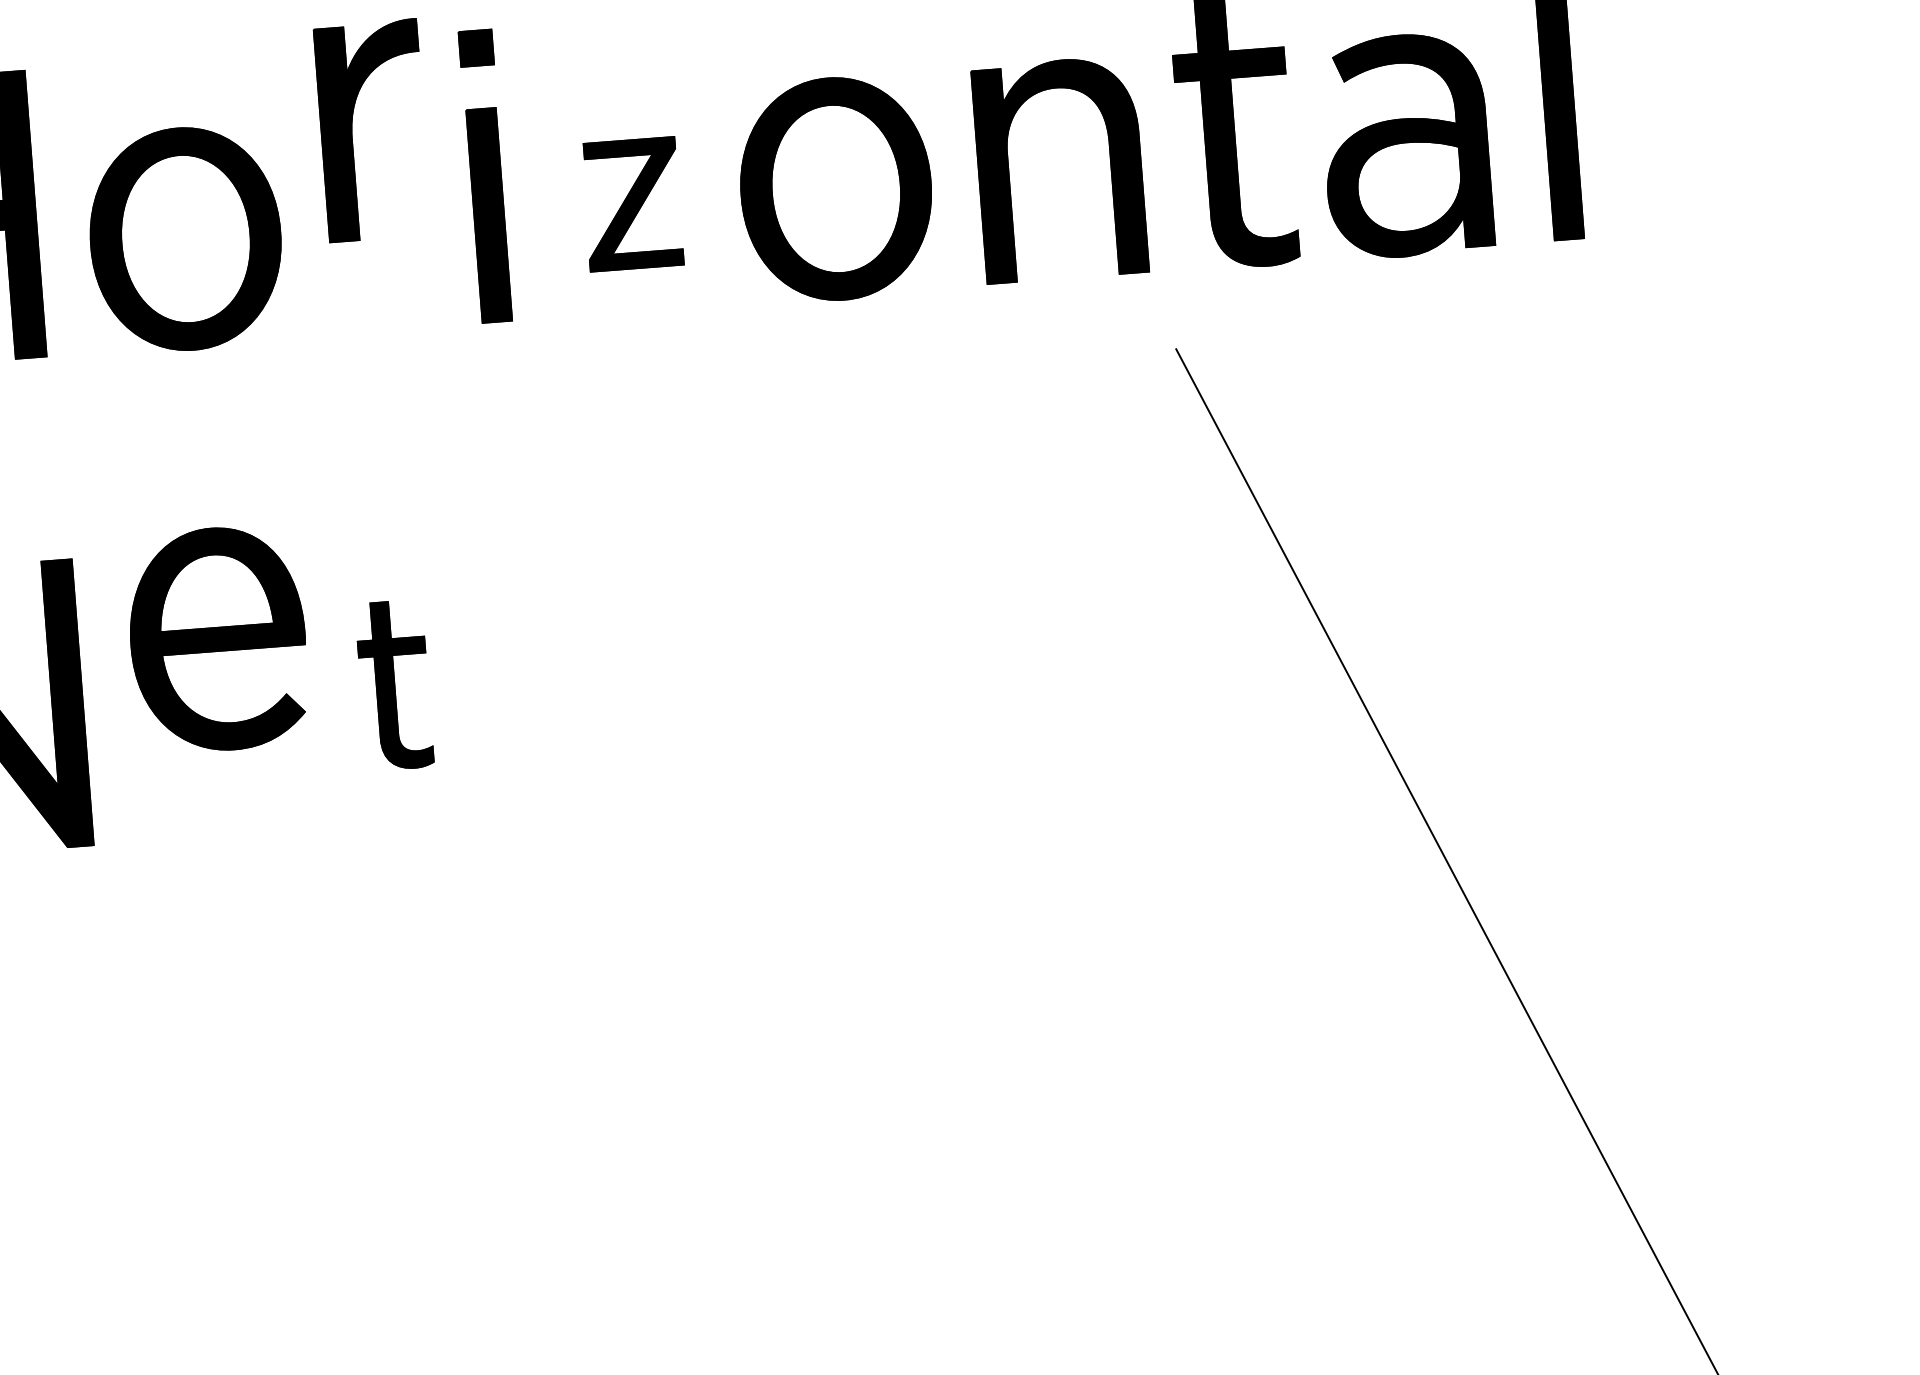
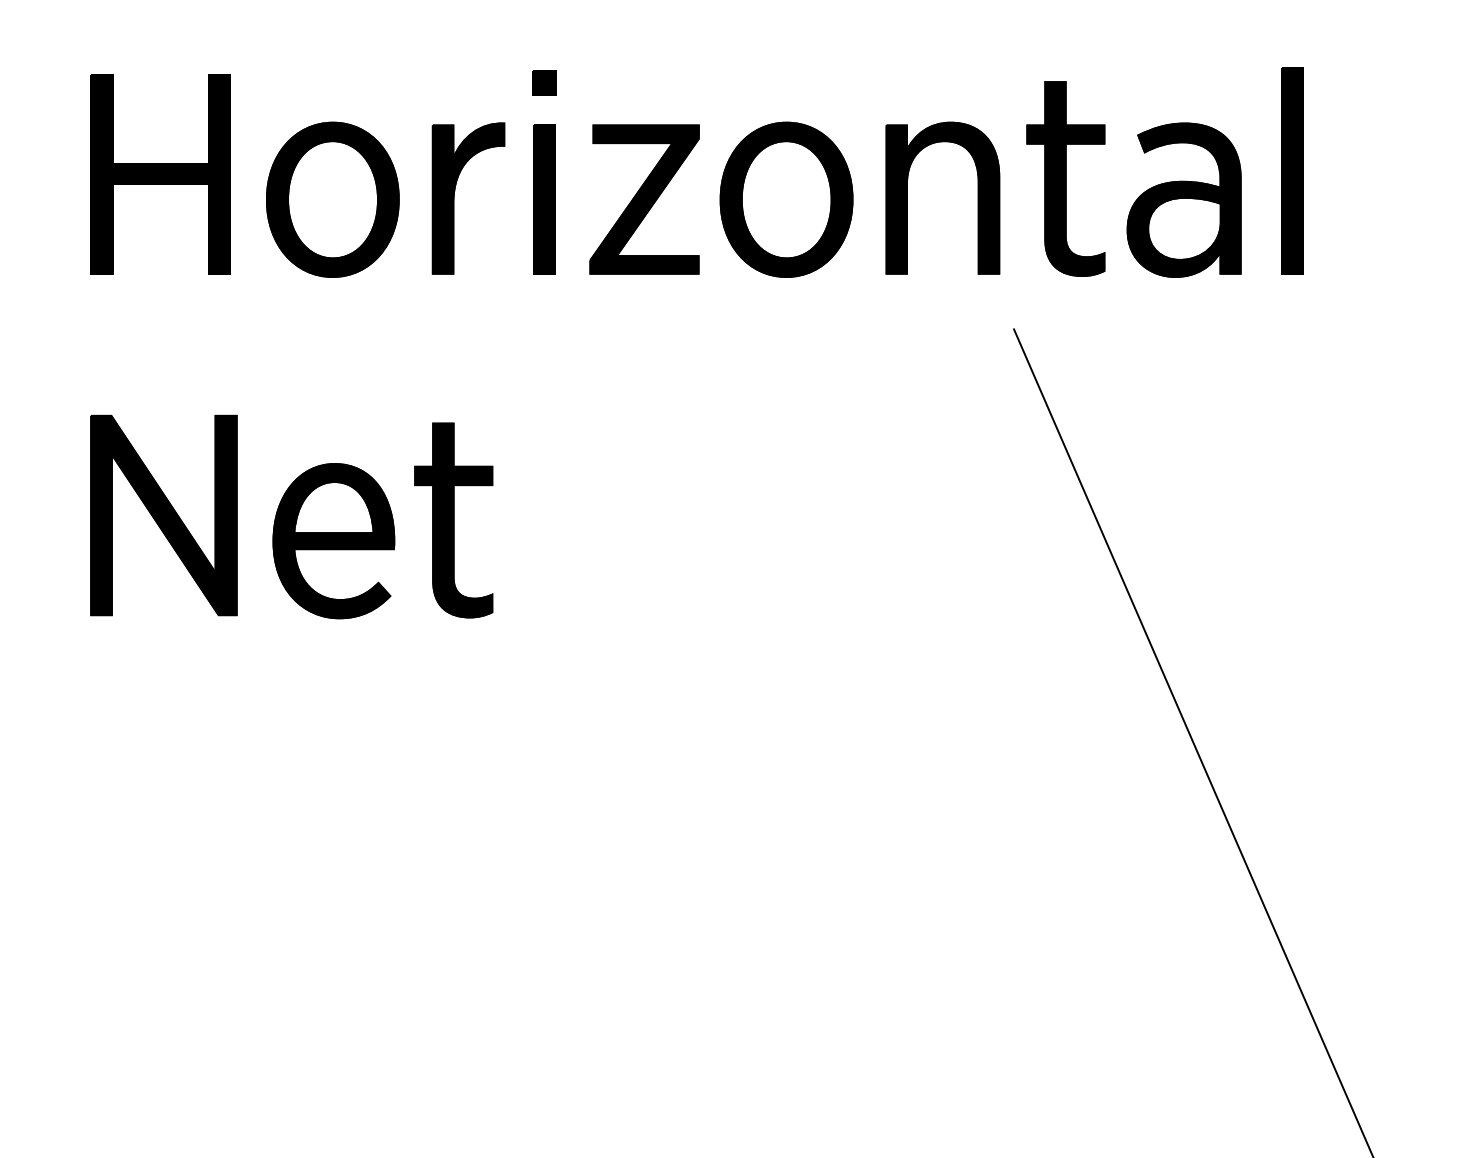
part: (352, 132) -> (454, 198), moved
part: (632, 204) -> (644, 199), size x1.67
part: (217, 639) -> (333, 541), moved
part: (394, 685) -> (453, 520), size x1.67

